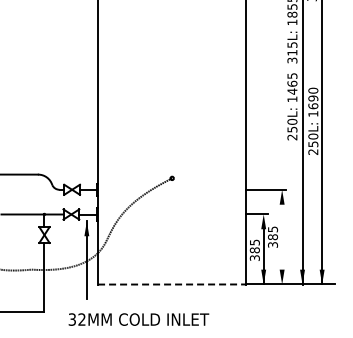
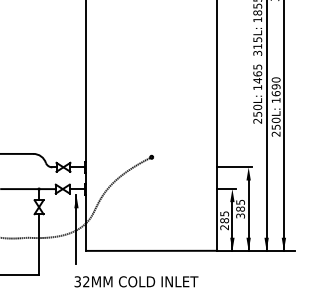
line: (282, 244) -> (248, 215), added
text: (254, 257) -> (224, 227), 385 -> 285
line: (172, 284) -> (151, 250), dashed -> solid
text: (138, 319) -> (136, 281), moved

